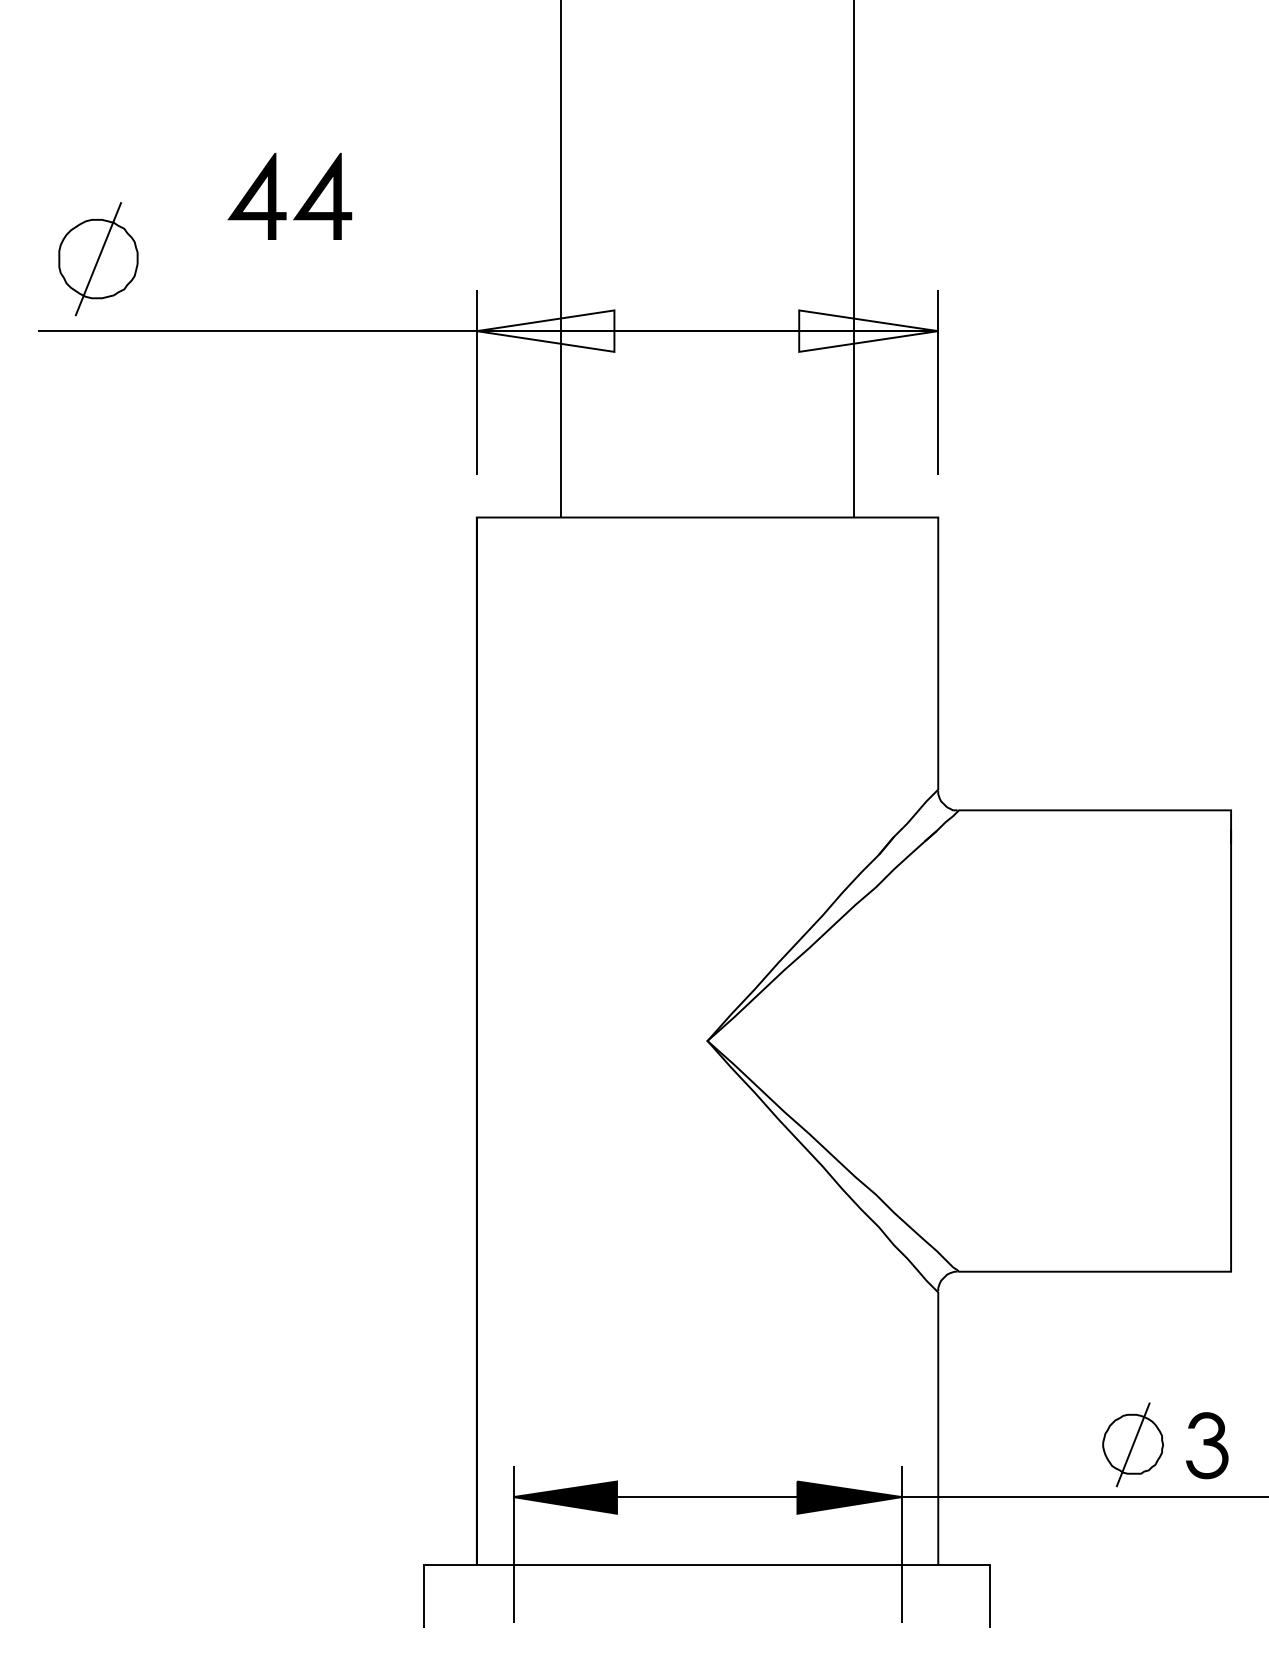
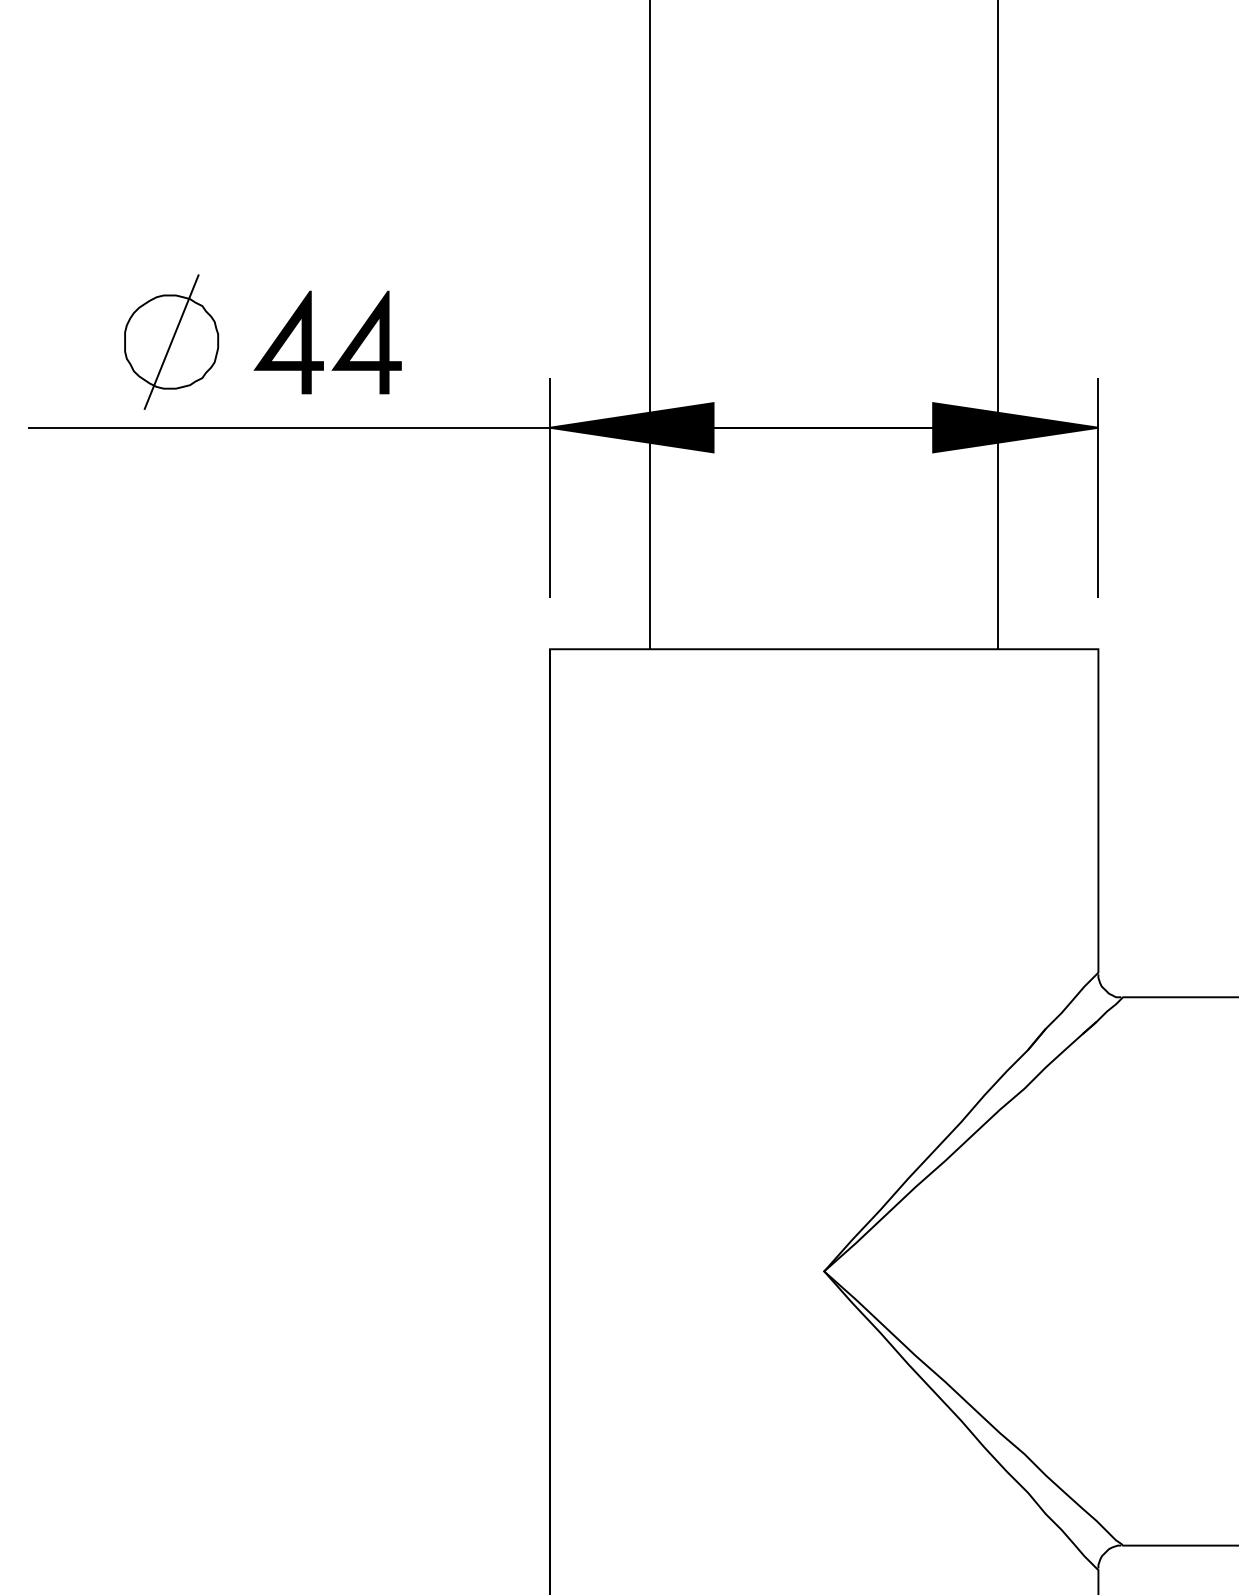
part: (276, 196) -> (311, 342), moved
part: (98, 259) -> (171, 342), moved
fill: (545, 330) -> (631, 426), added
fill: (868, 330) -> (1015, 426), added

